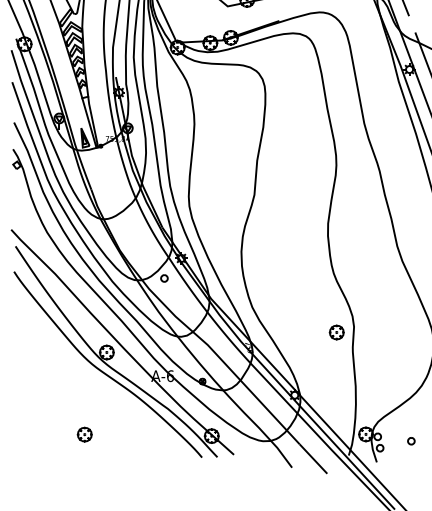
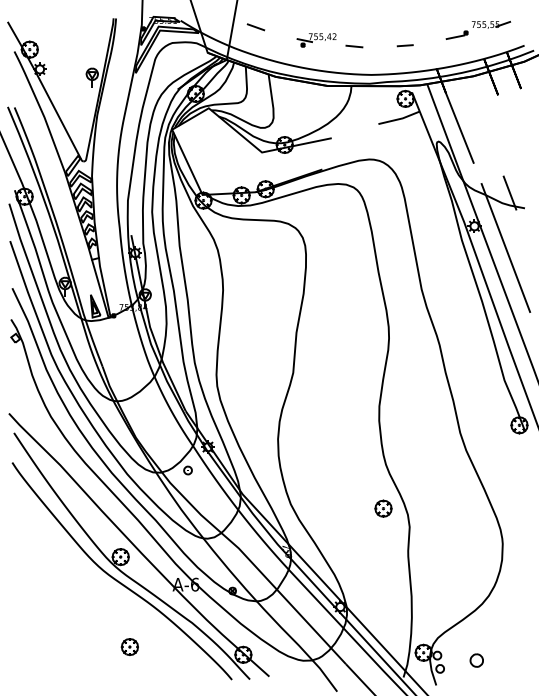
part: (336, 332) -> (383, 508), moved
part: (84, 434) -> (129, 646), moved
part: (411, 441) -> (476, 660), size x1.6

